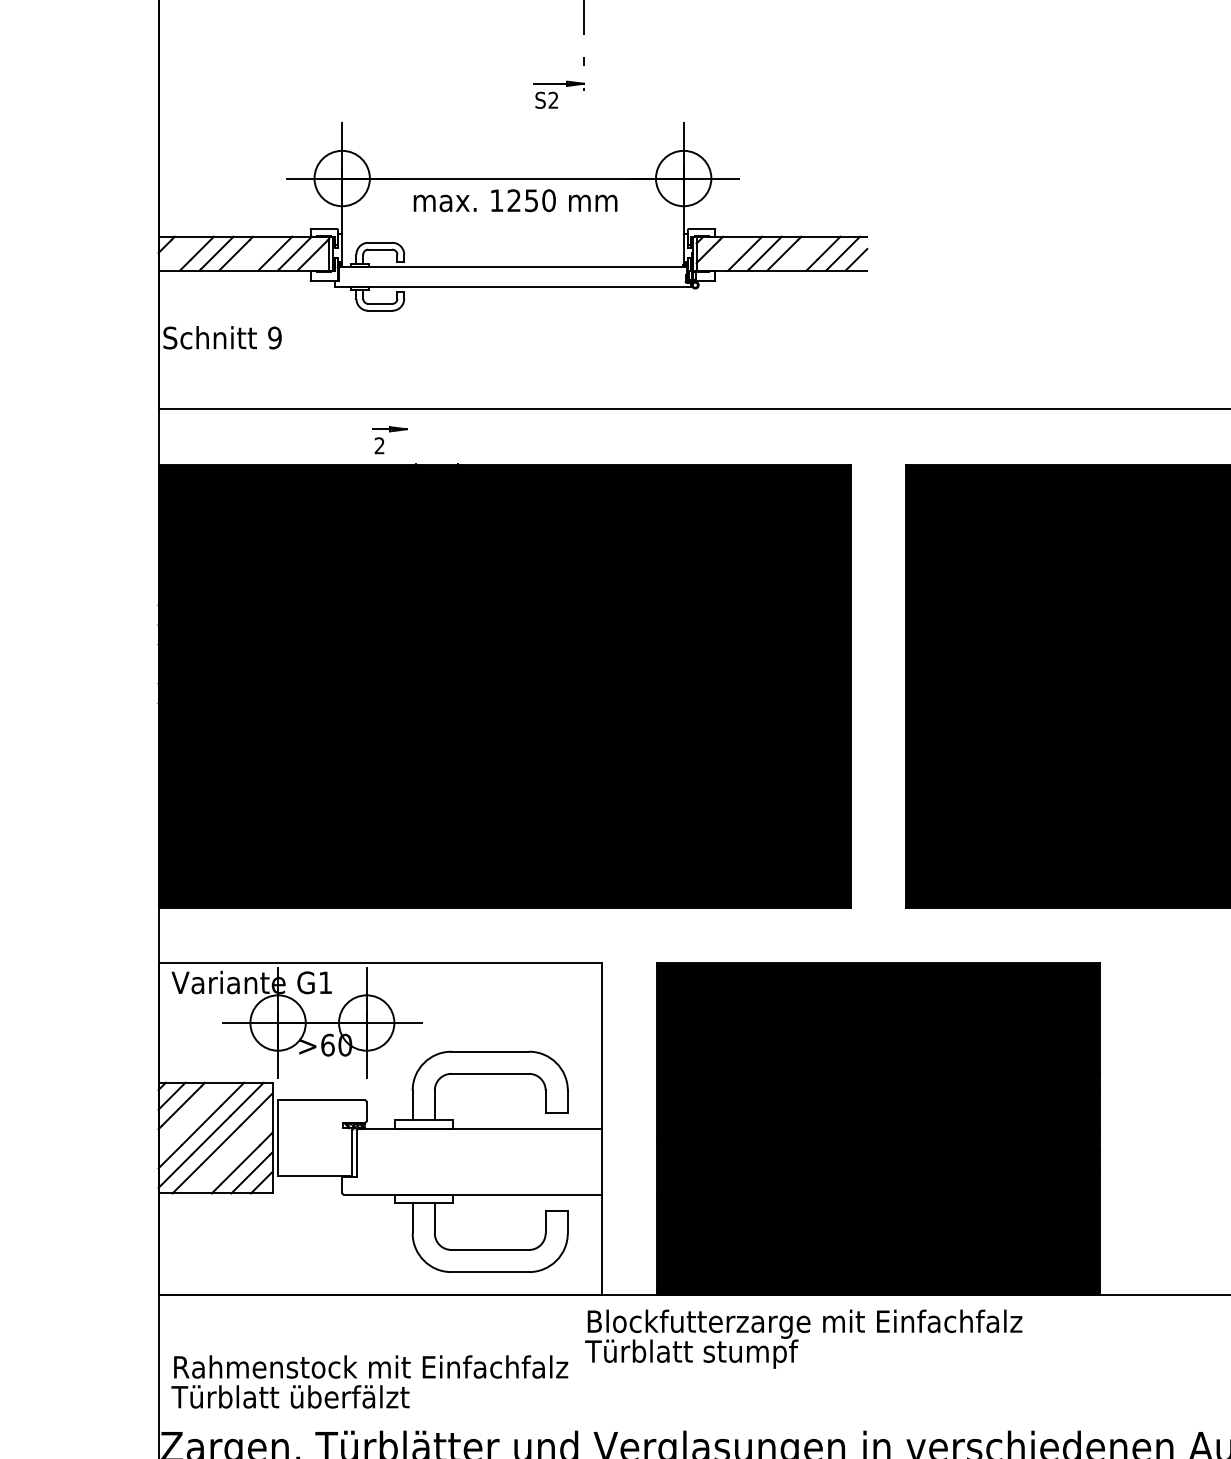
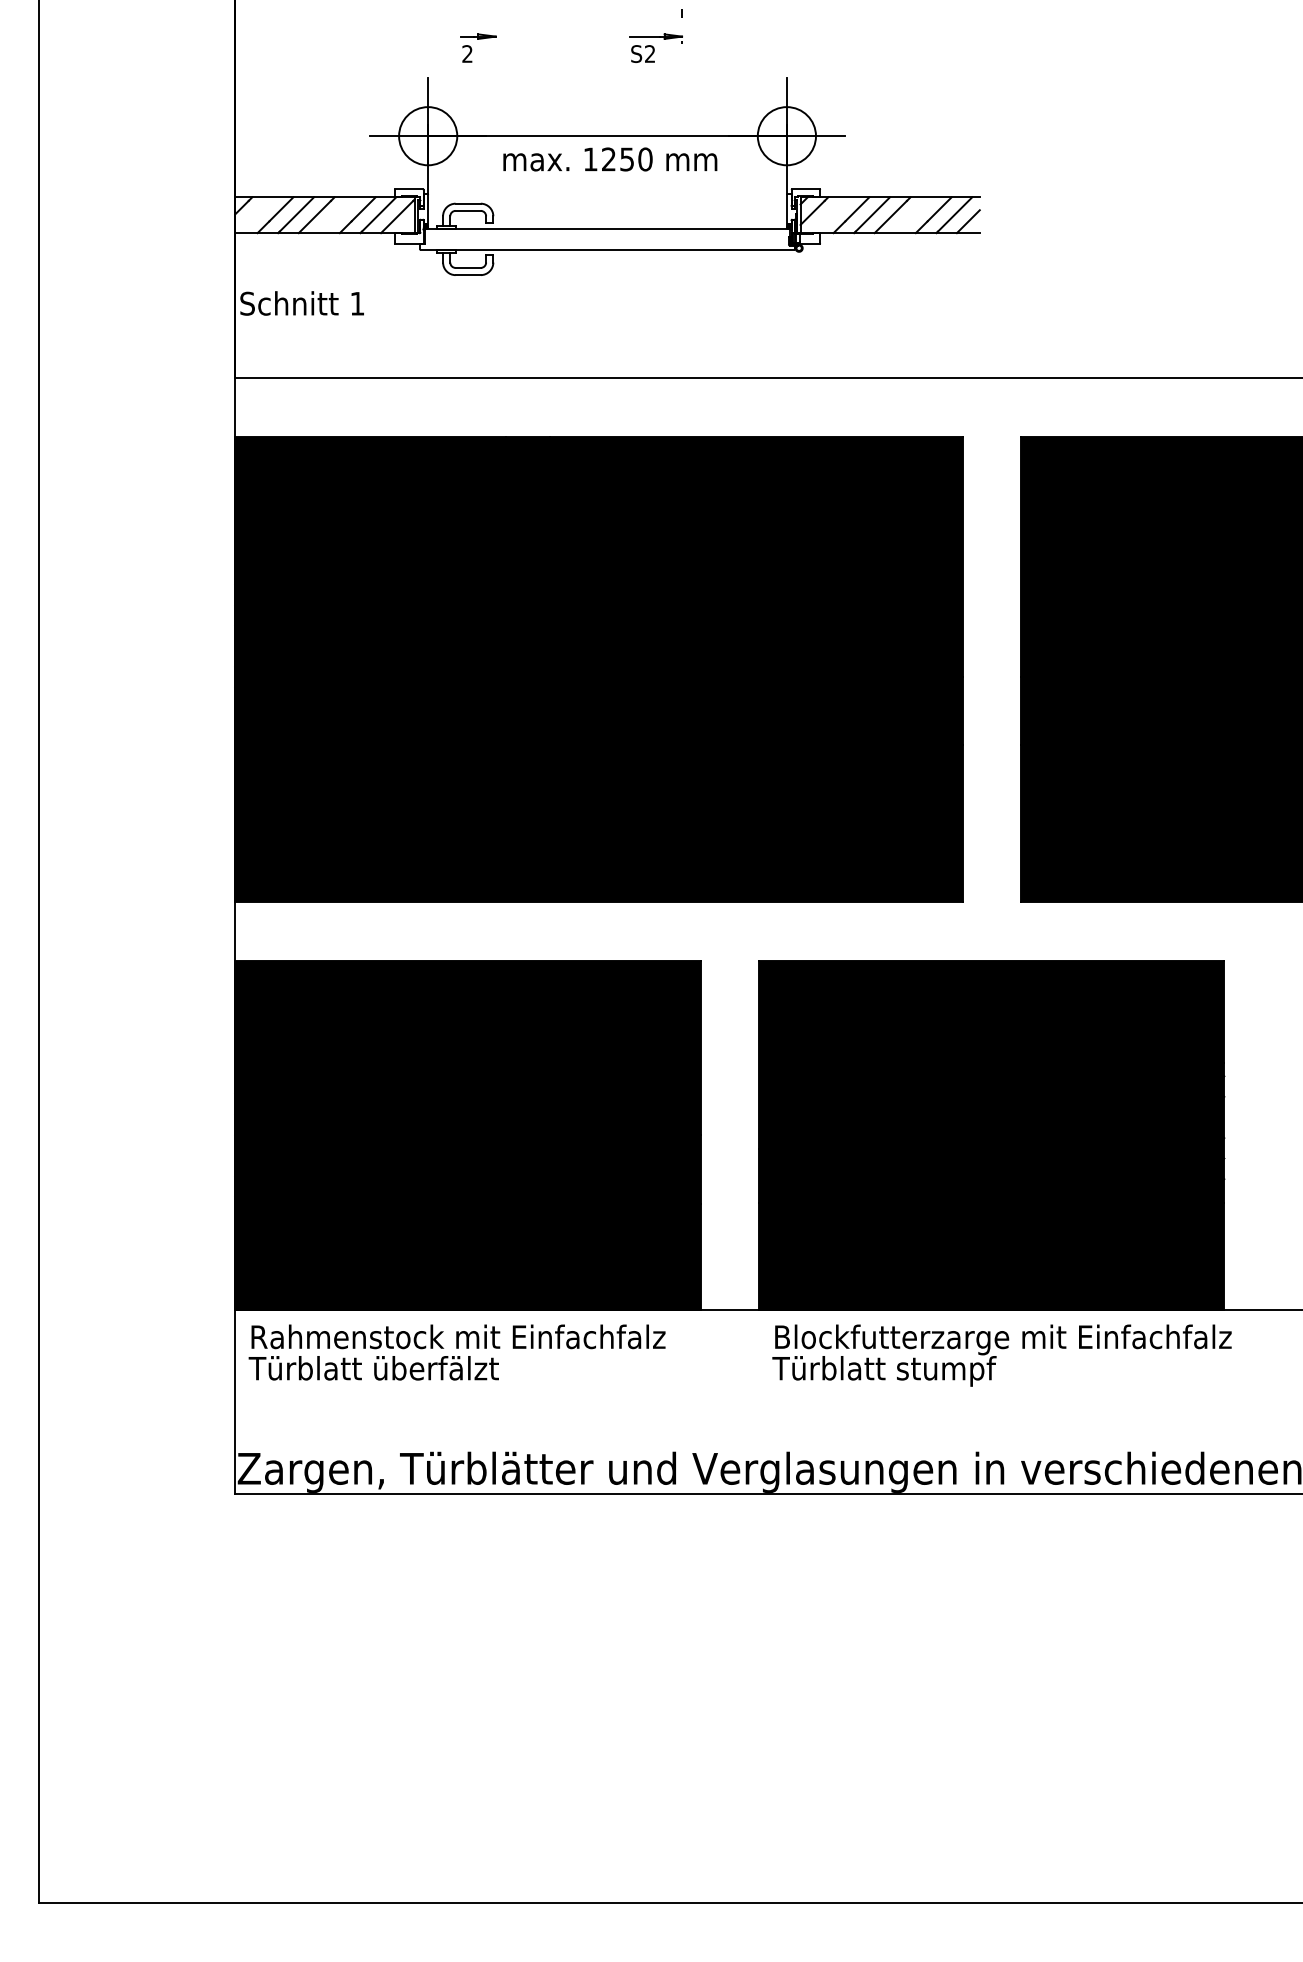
text: (274, 337) -> (357, 303), 9 -> 1
part: (384, 441) -> (472, 49), moved
fill: (379, 1128) -> (467, 1134), added
text: (803, 1339) -> (1001, 1355), moved
text: (369, 1381) -> (456, 1352), moved

